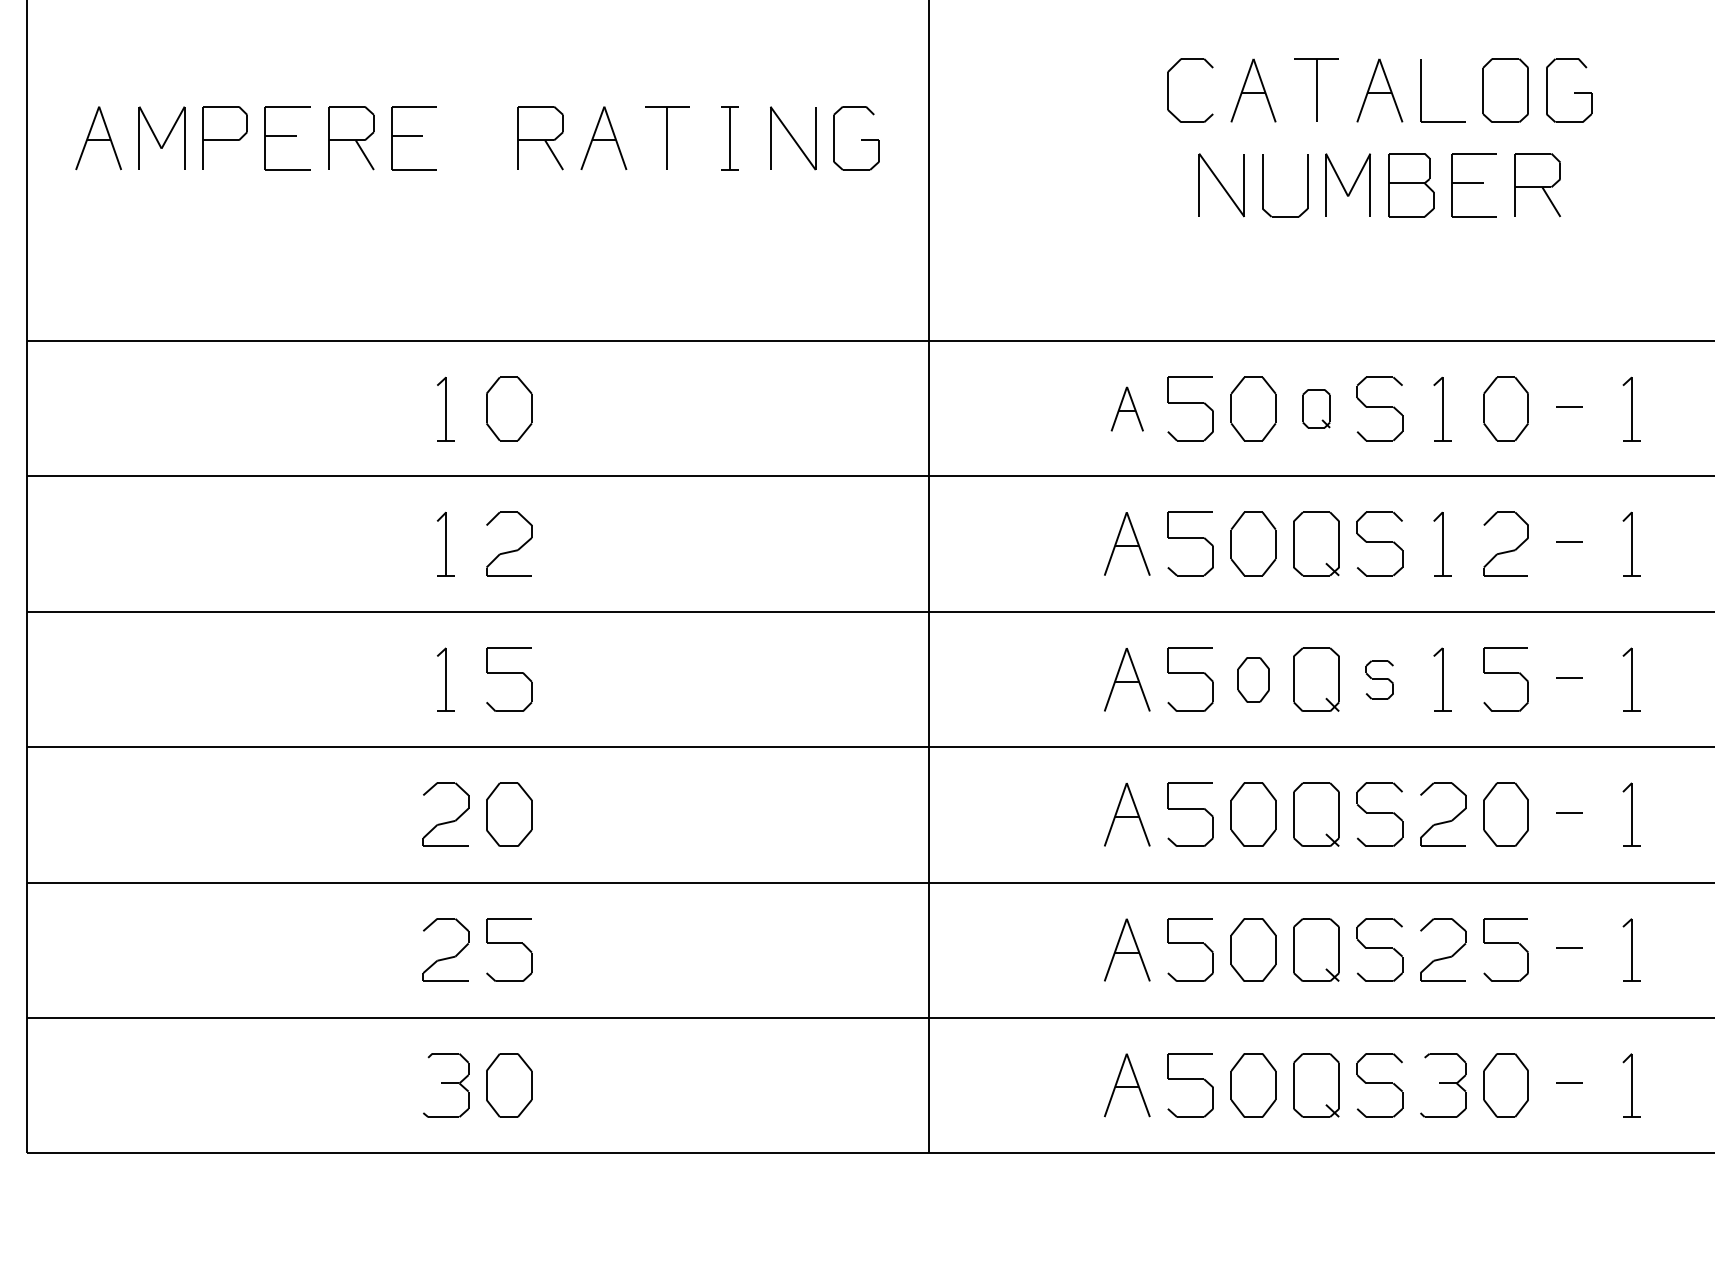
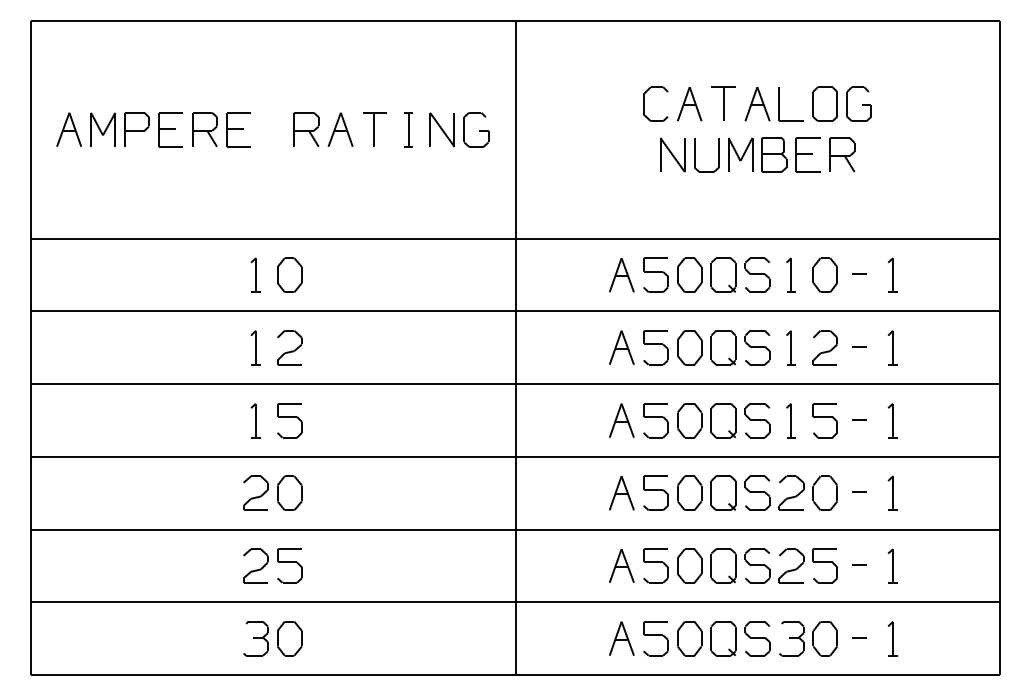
part: (1316, 407) -> (723, 274), size x1.67
part: (1126, 409) -> (621, 275), size x1.43
part: (1253, 679) -> (689, 420), size x1.43
part: (1379, 679) -> (757, 420), size x1.67

